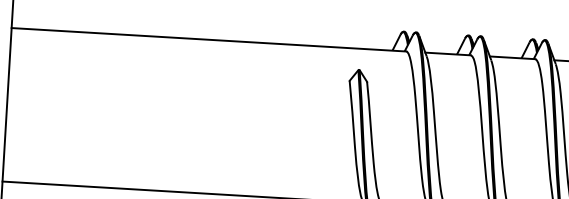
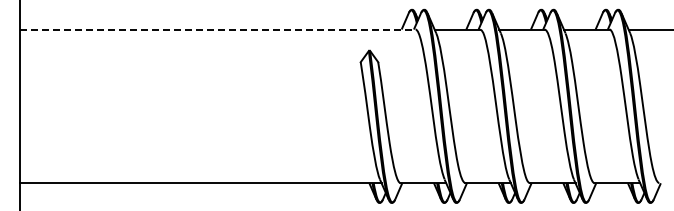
line: (208, 39) -> (217, 29), solid -> dashed

